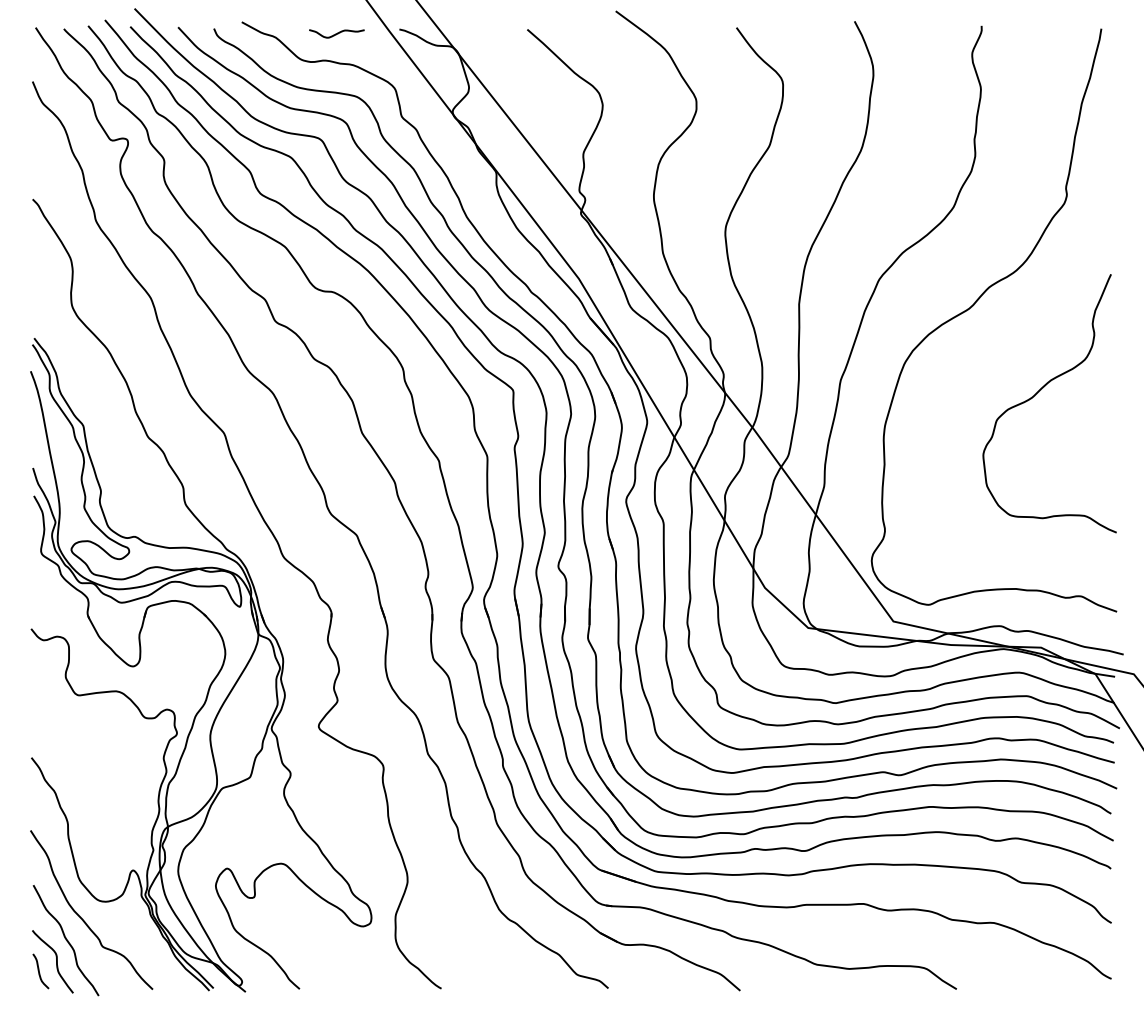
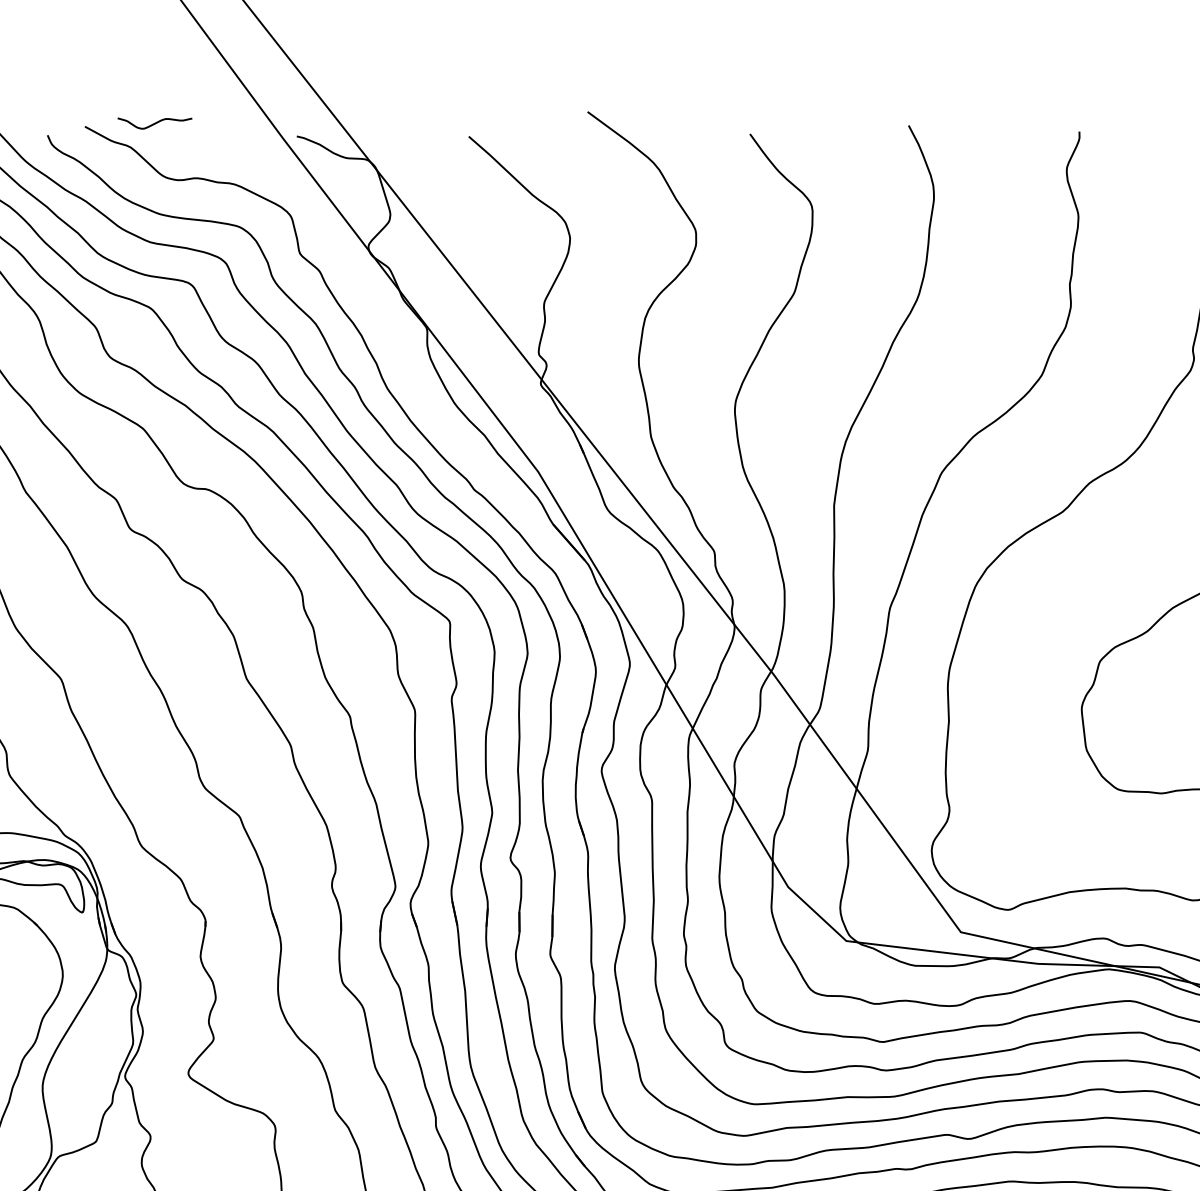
curve: (336, 33) -> (154, 123), moved

